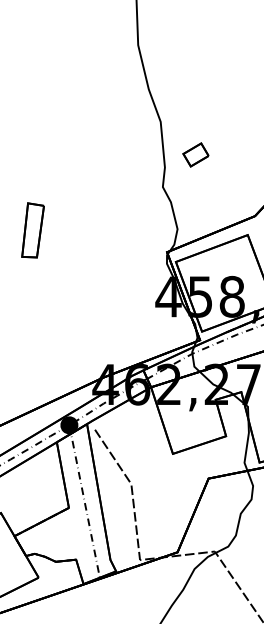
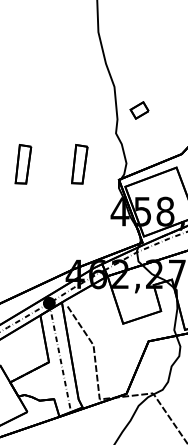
part: (111, 230) -> (79, 164), added

